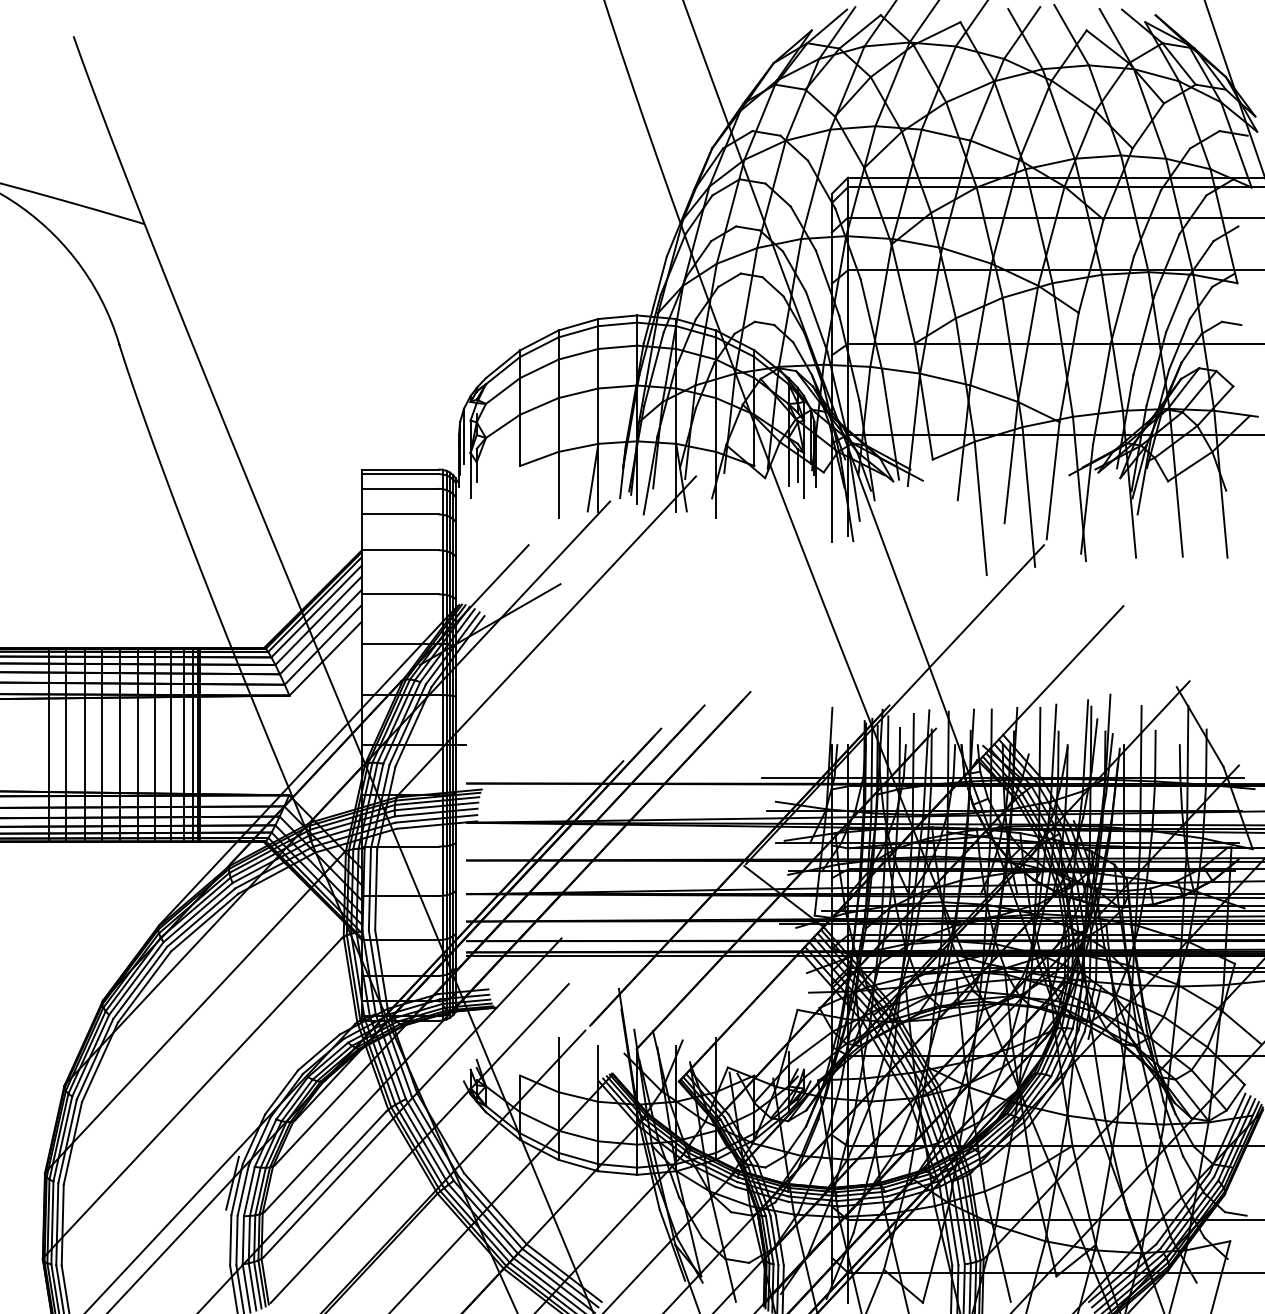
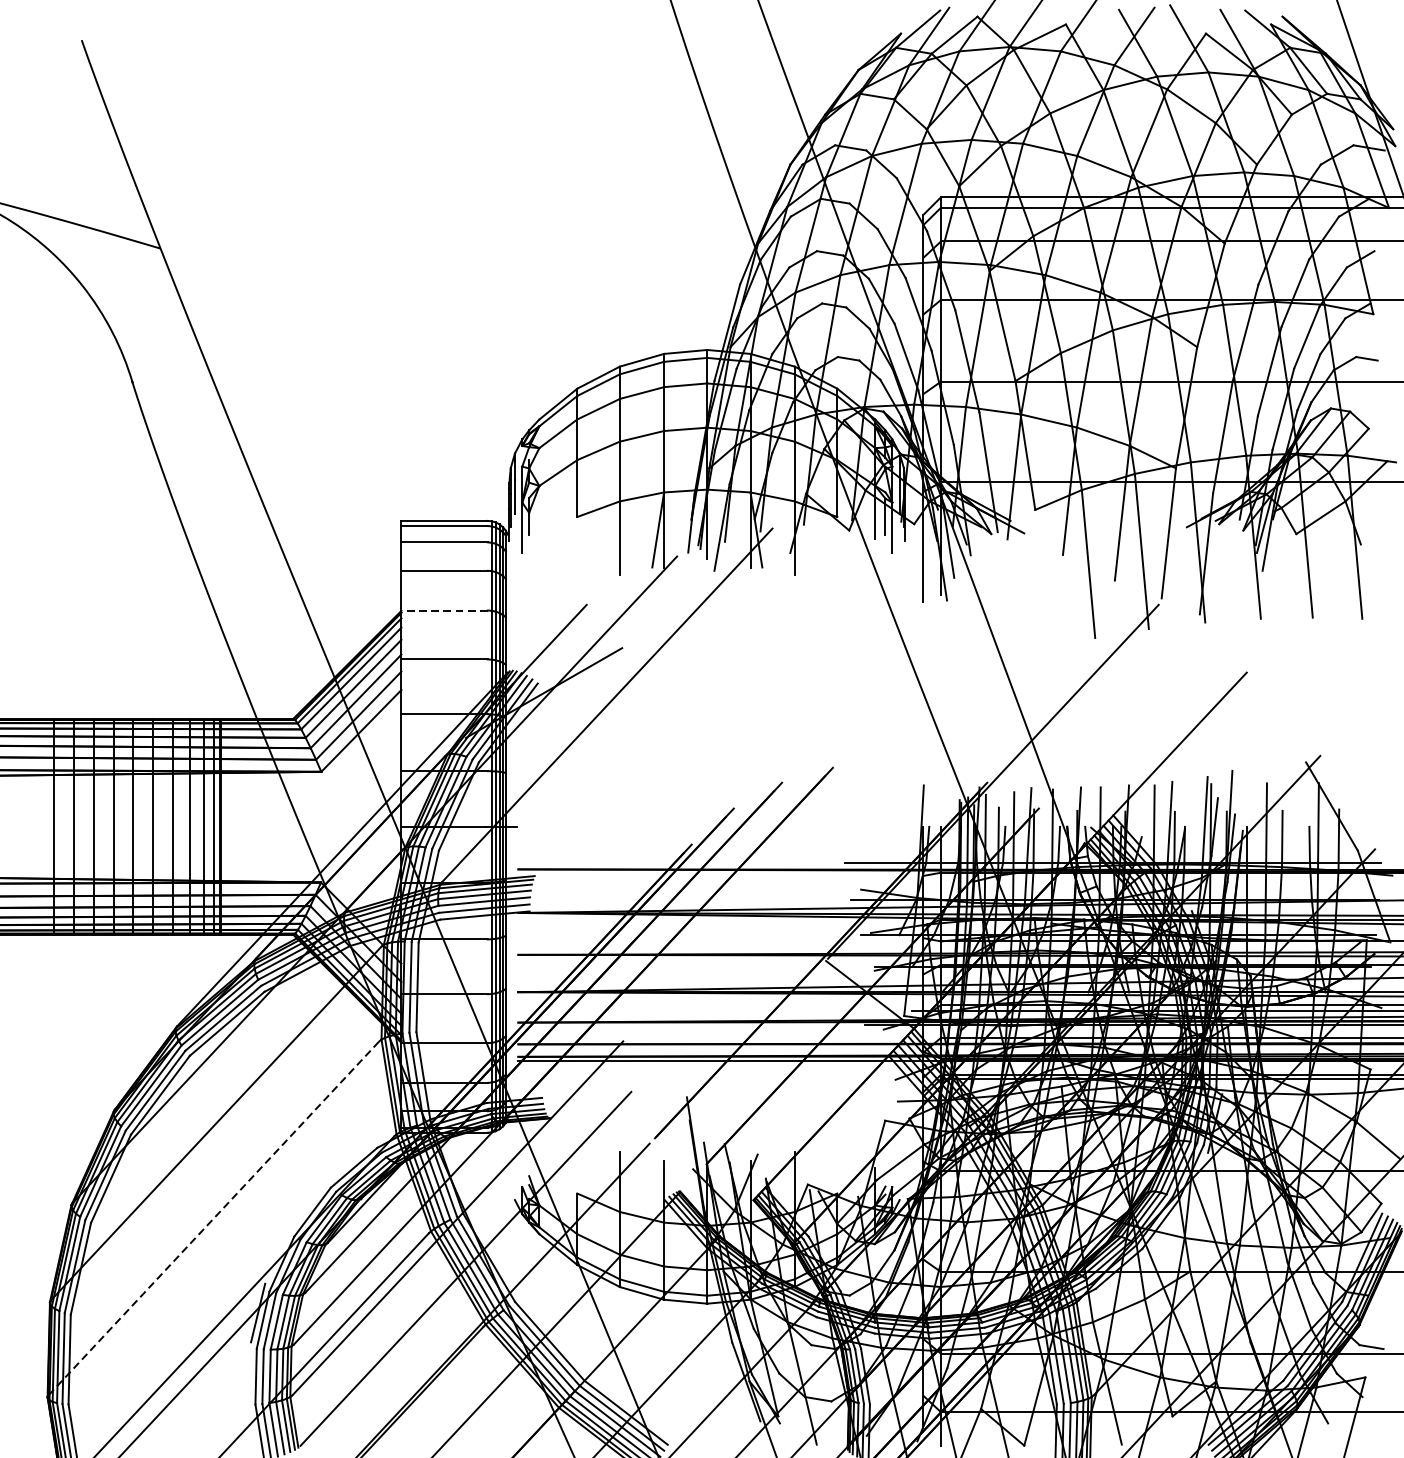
line: (400, 550) -> (444, 610), solid -> dashed
line: (193, 1097) -> (214, 1217), solid -> dashed

